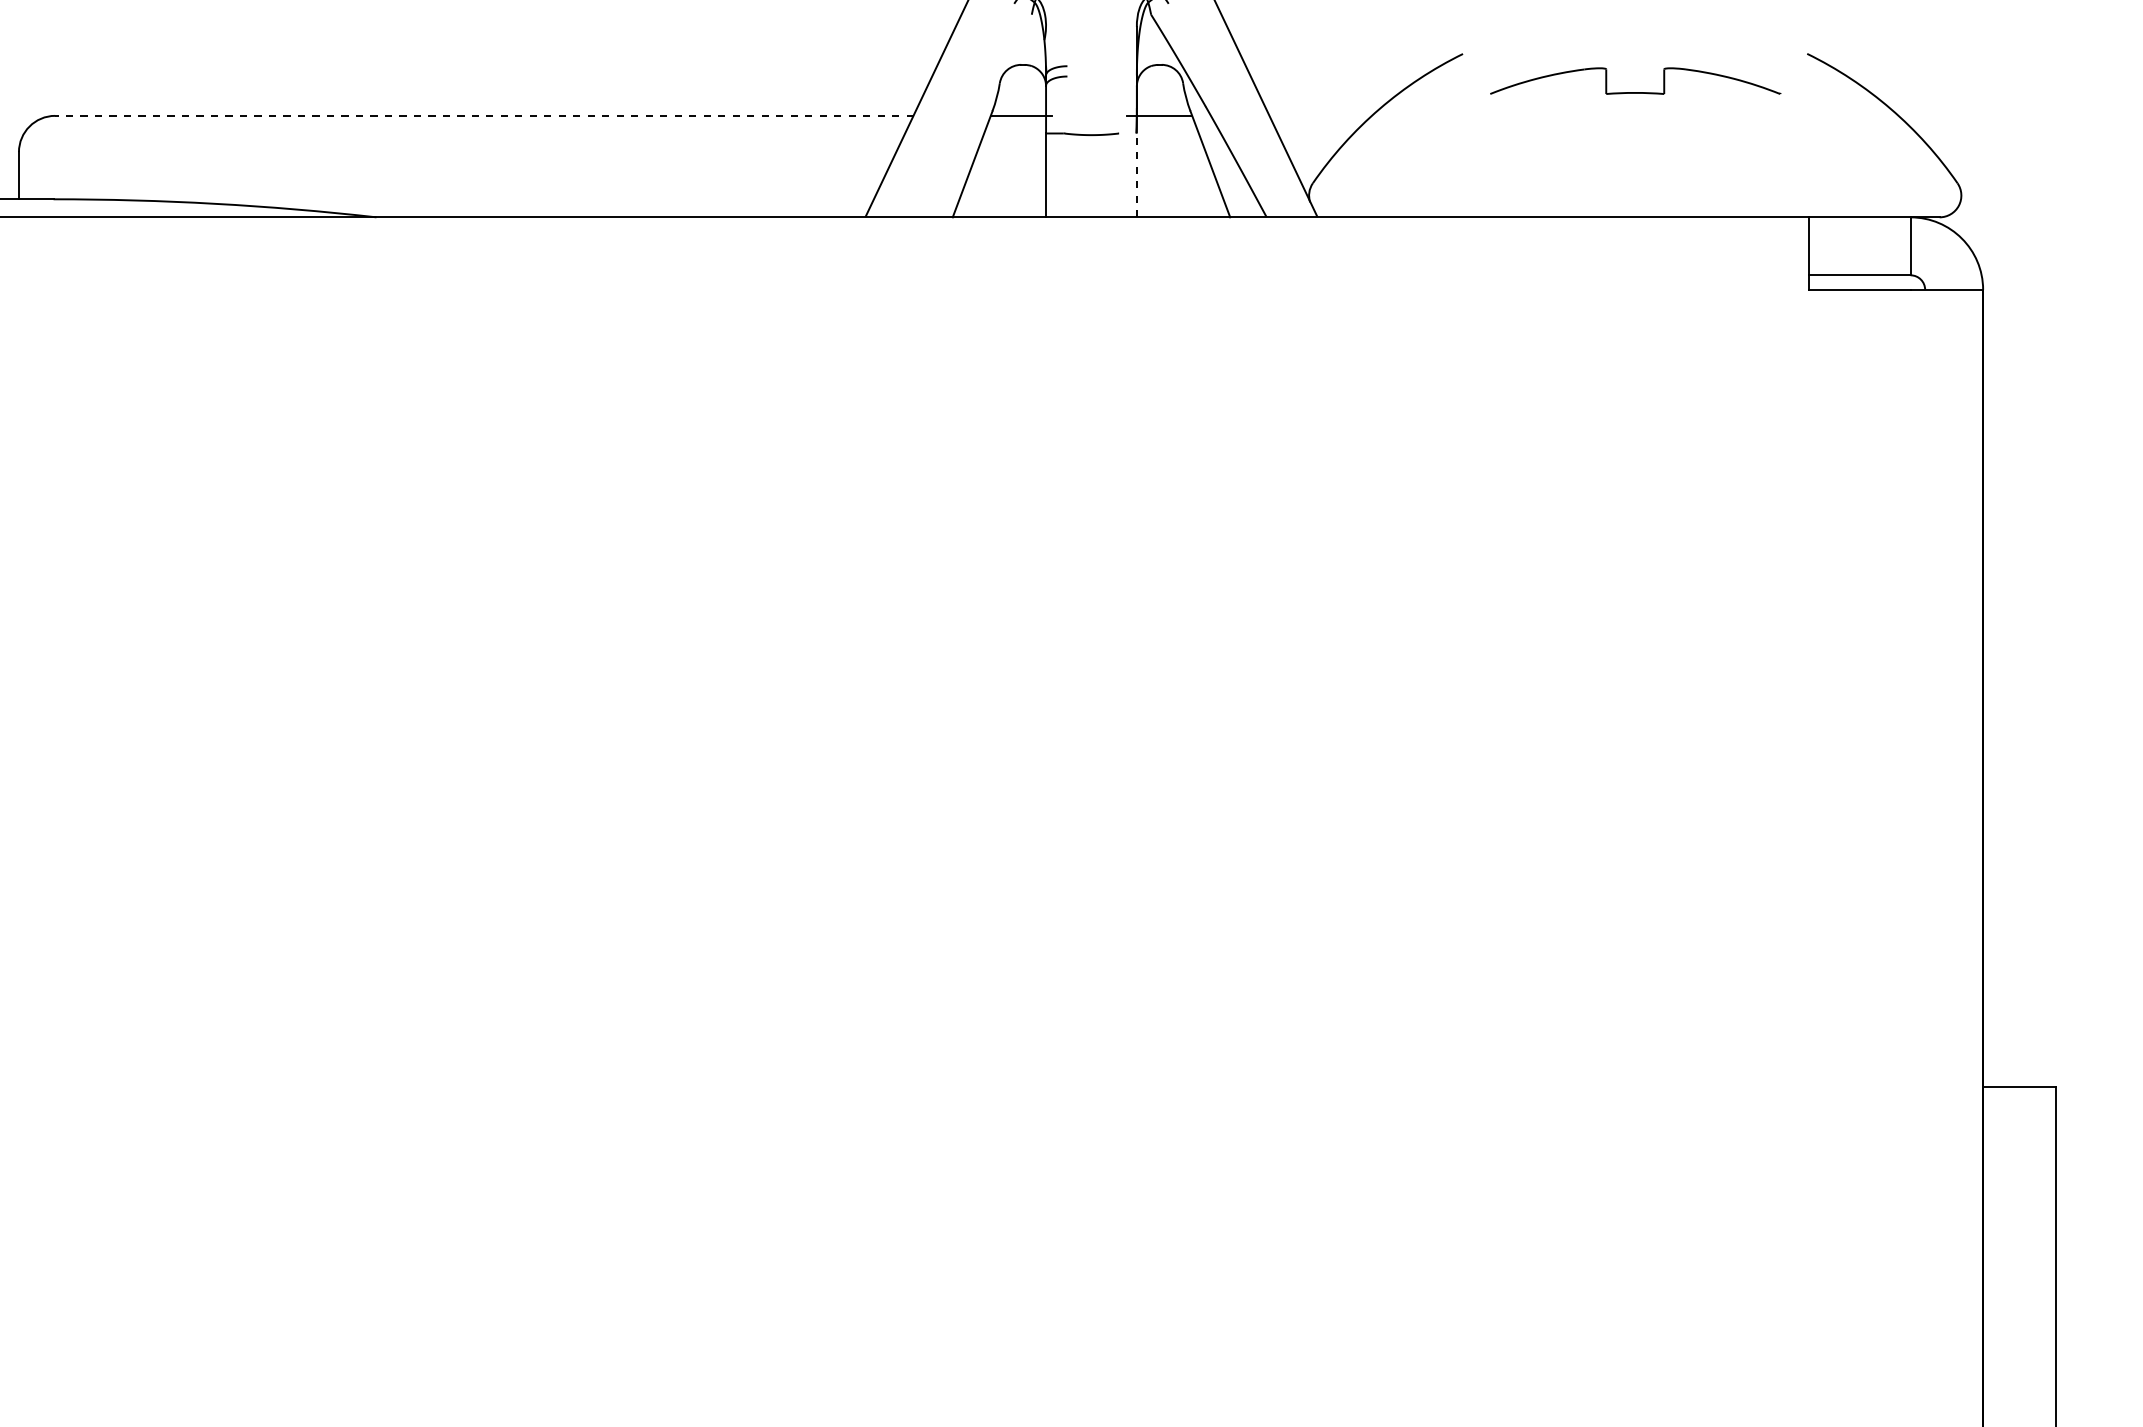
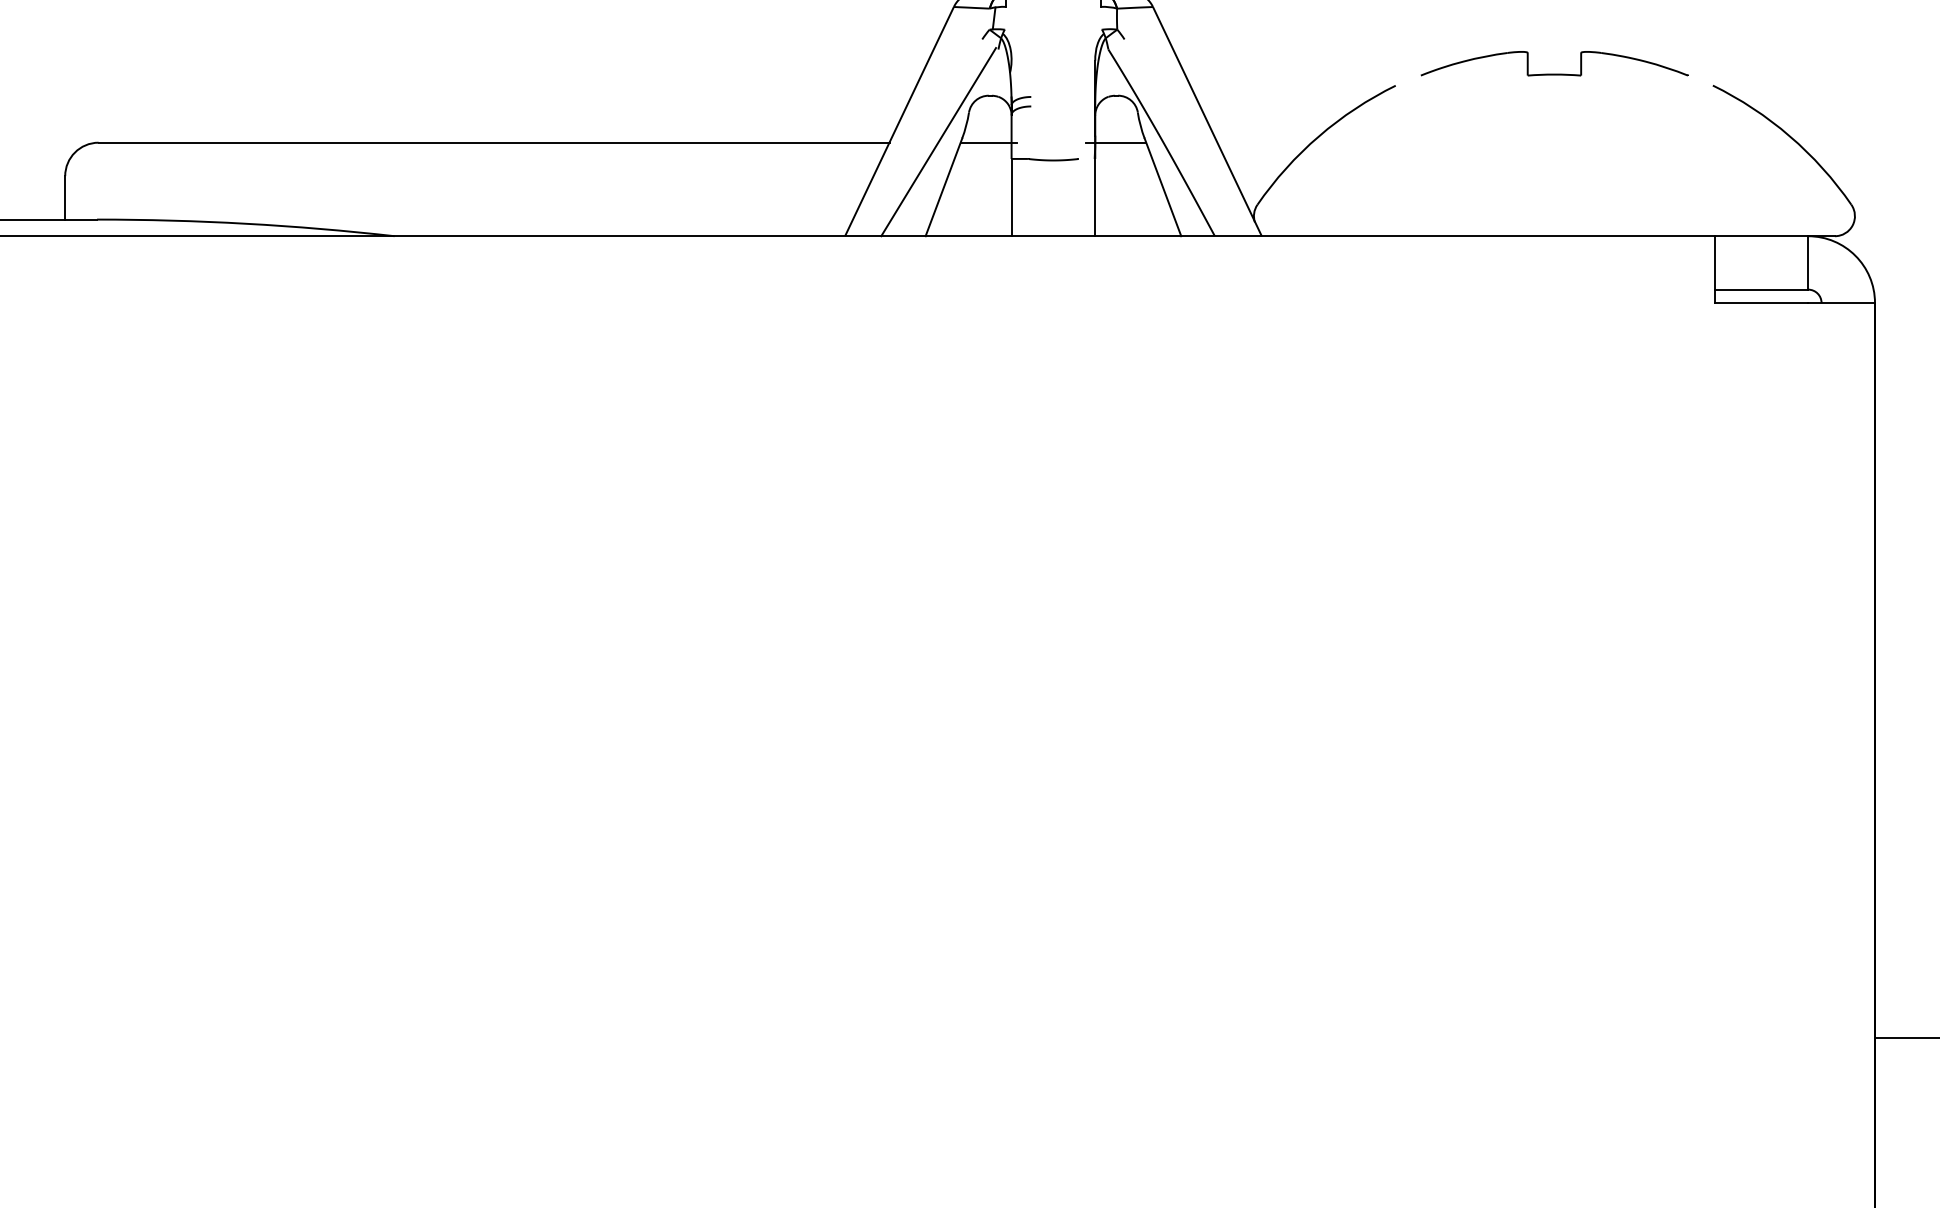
part: (1635, 92) -> (1554, 74), moved
line: (484, 115) -> (494, 142), dashed -> solid
line: (966, 115) -> (938, 142), added
line: (1136, 175) -> (1094, 197), dashed -> solid

